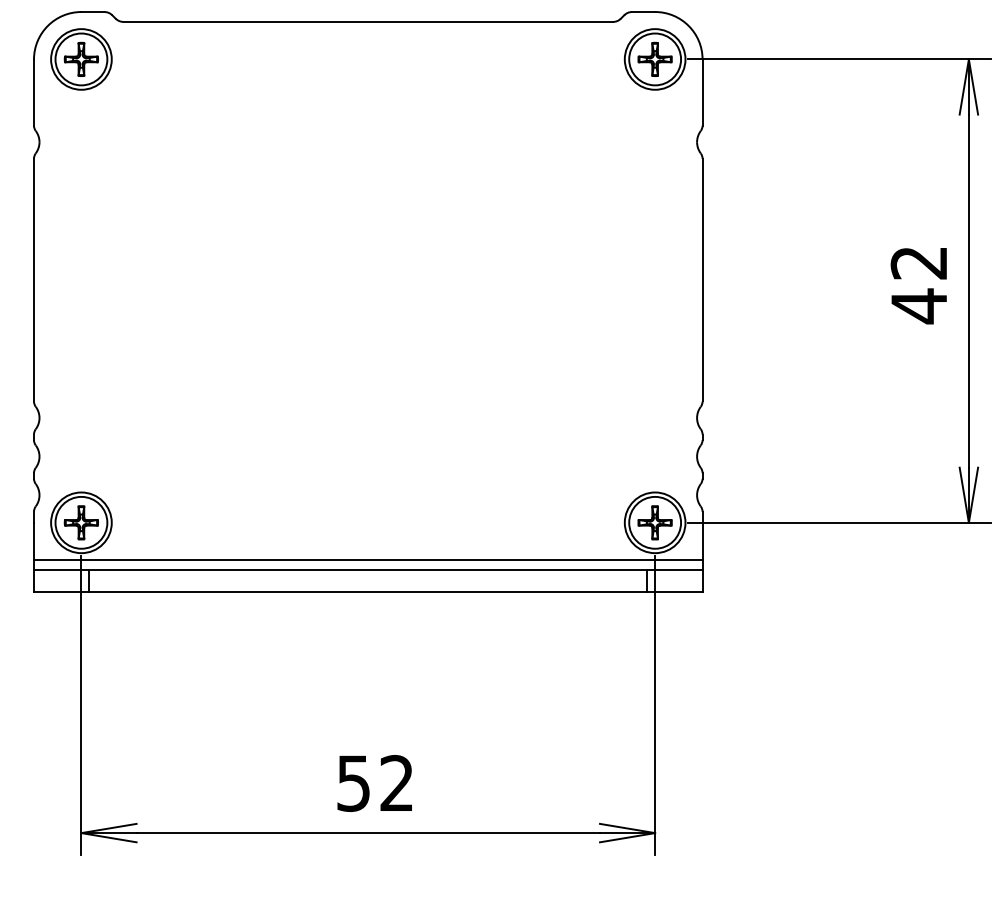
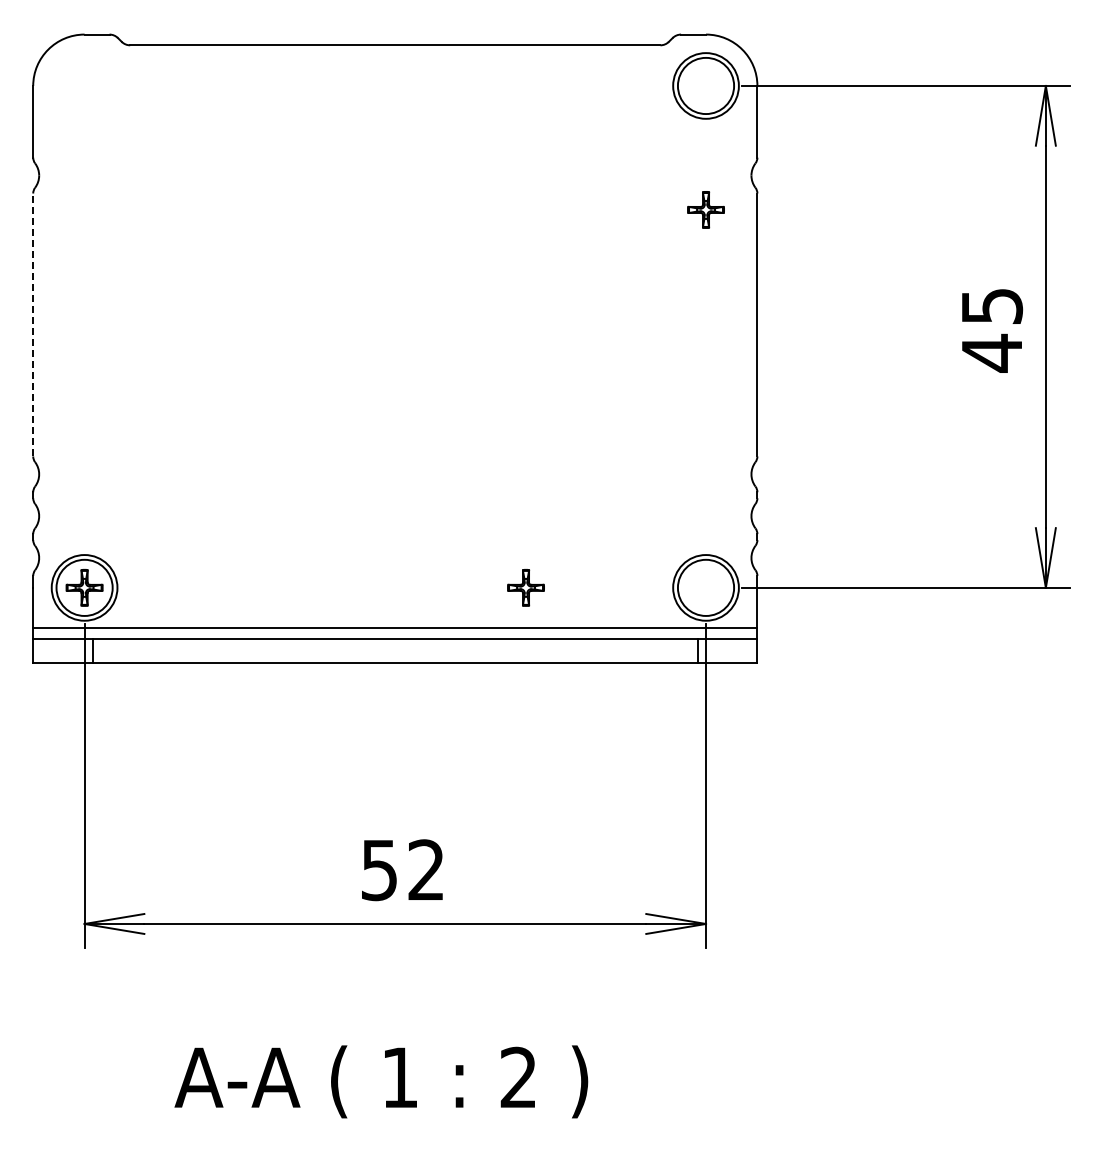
part: (81, 59) -> (84, 85), removed
part: (654, 59) -> (705, 209), moved
text: (919, 263) -> (992, 306), 42 -> 45
line: (34, 279) -> (33, 324), solid -> dashed
part: (654, 522) -> (525, 587), moved

